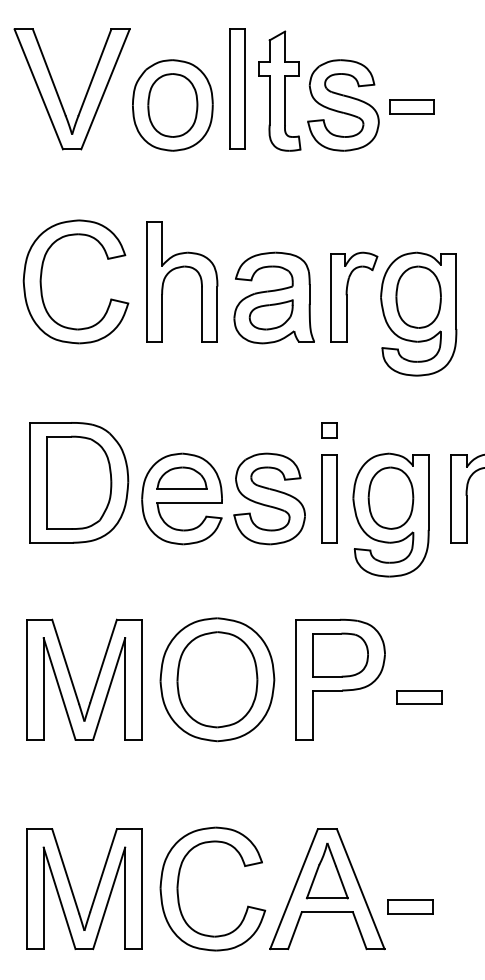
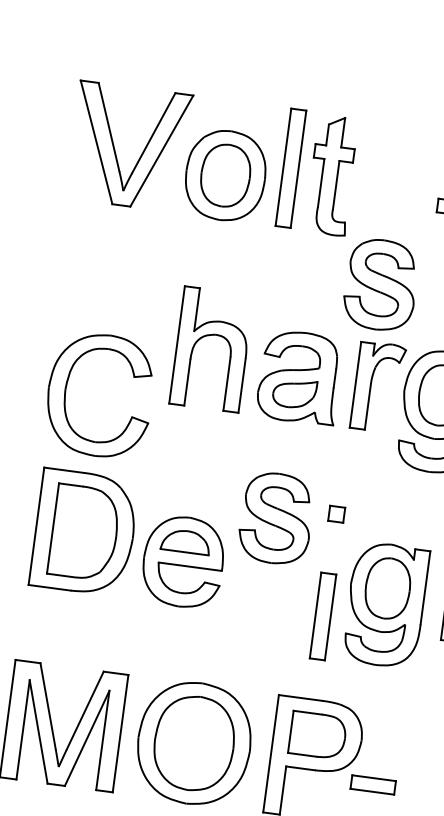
part: (343, 105) -> (381, 285), moved
part: (42, 274) -> (68, 383), moved
part: (269, 498) -> (276, 518), moved
part: (329, 498) -> (322, 615), moved
part: (419, 697) -> (373, 785), moved

